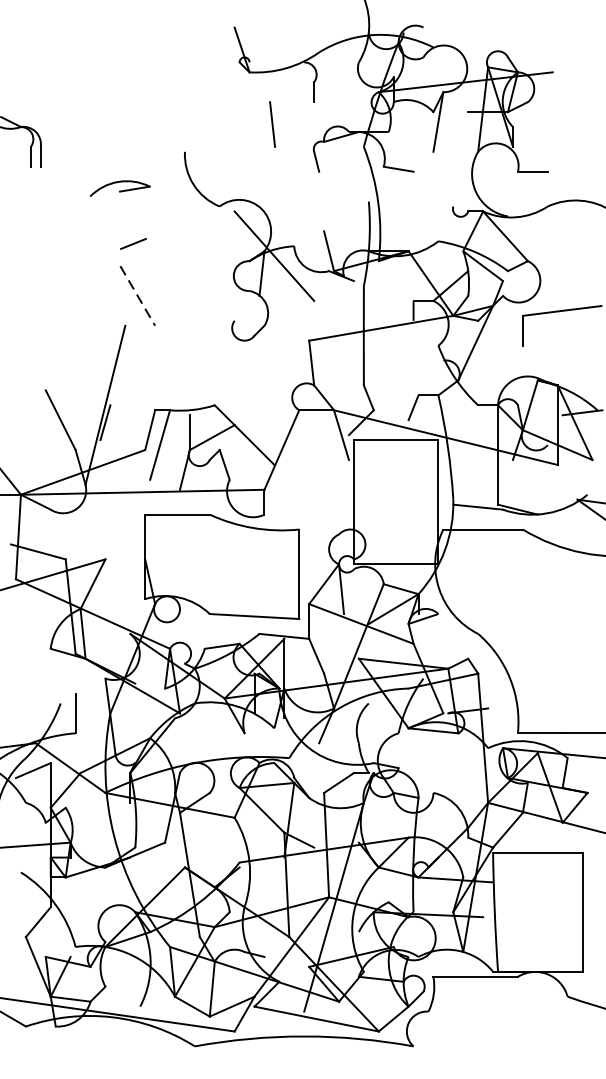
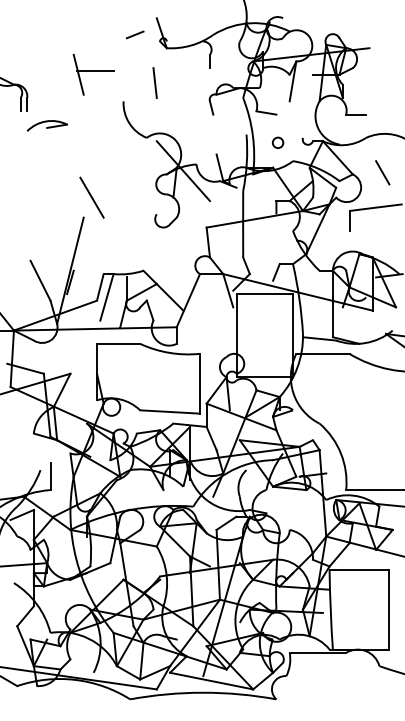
part: (139, 111) -> (93, 74), added
line: (271, 123) -> (154, 82), moved
part: (119, 187) -> (46, 125), moved
circle: (416, 213) -> (278, 142), added
line: (133, 243) -> (135, 34), moved
line: (572, 258) -> (382, 172), added
line: (138, 297) -> (92, 198), dashed -> solid

